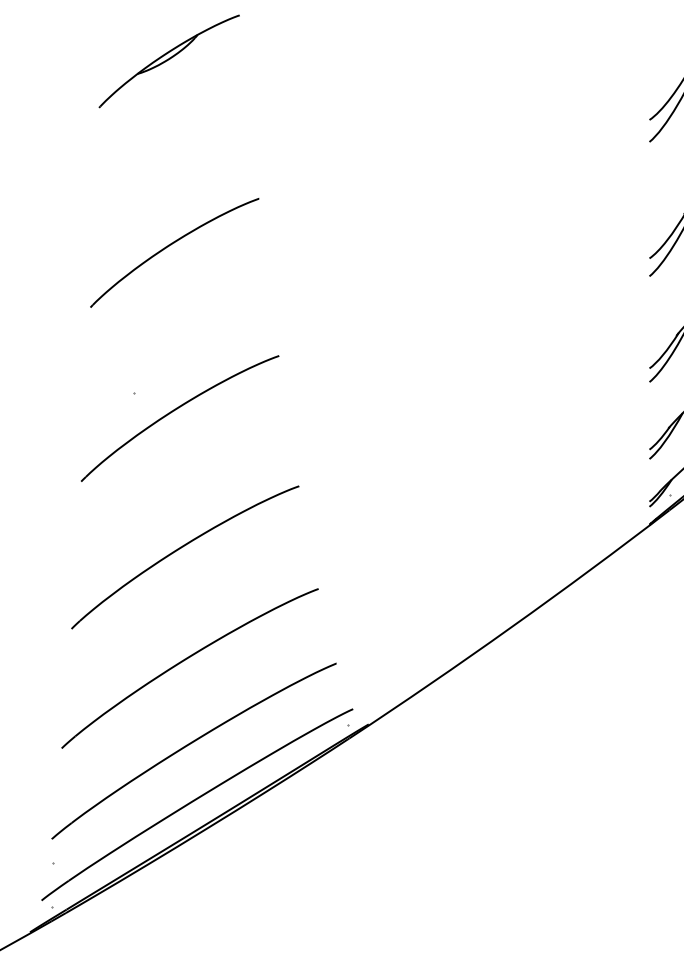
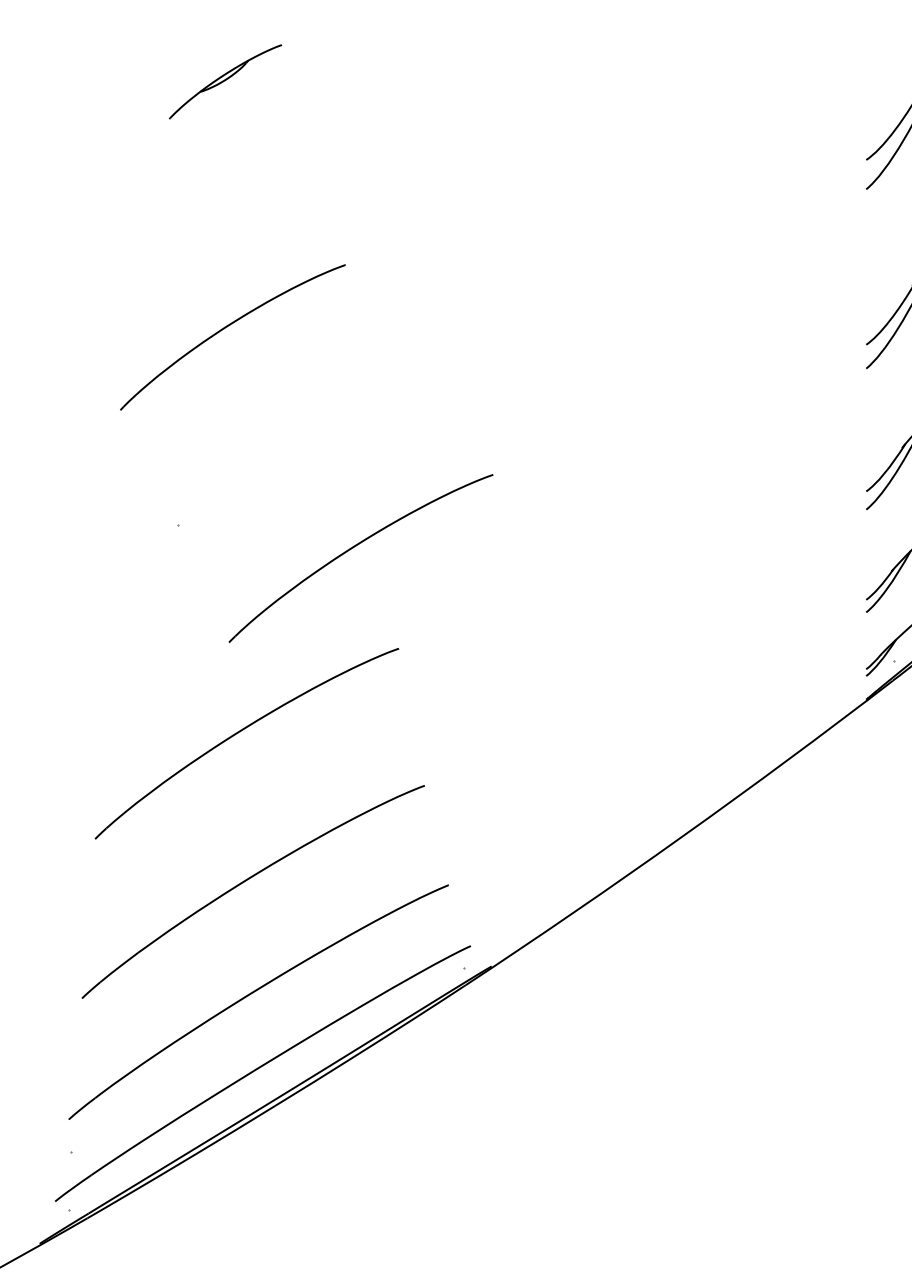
part: (169, 61) -> (225, 81), size x0.6
part: (174, 411) -> (353, 548), moved

